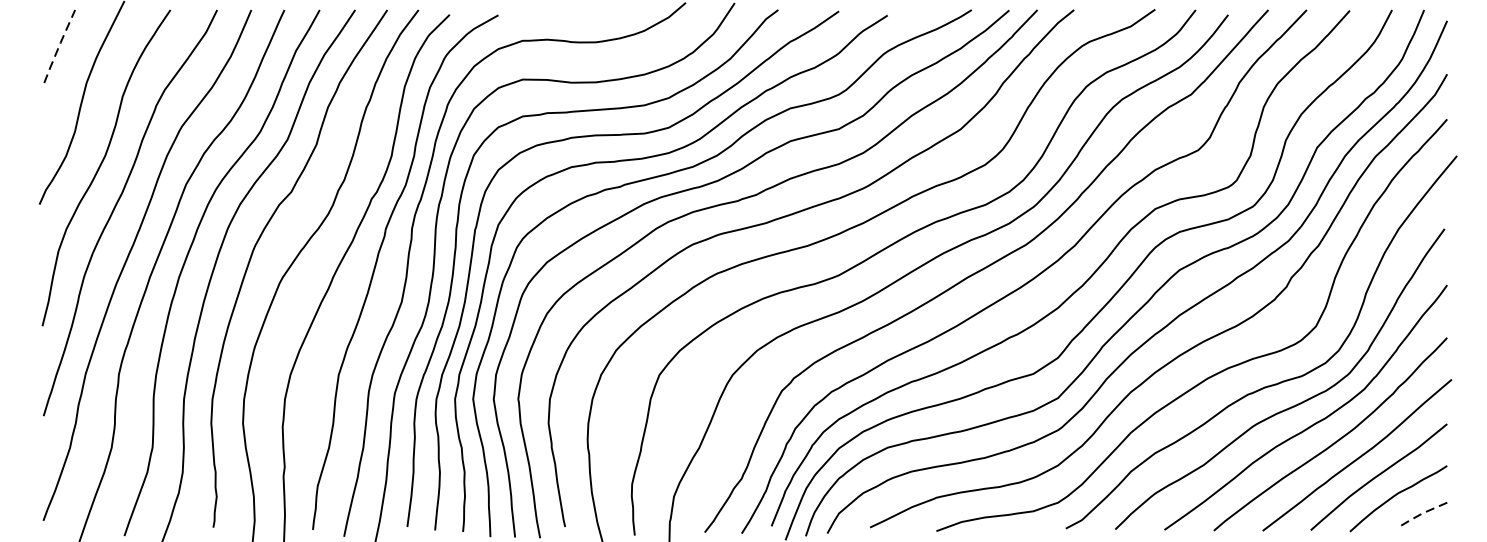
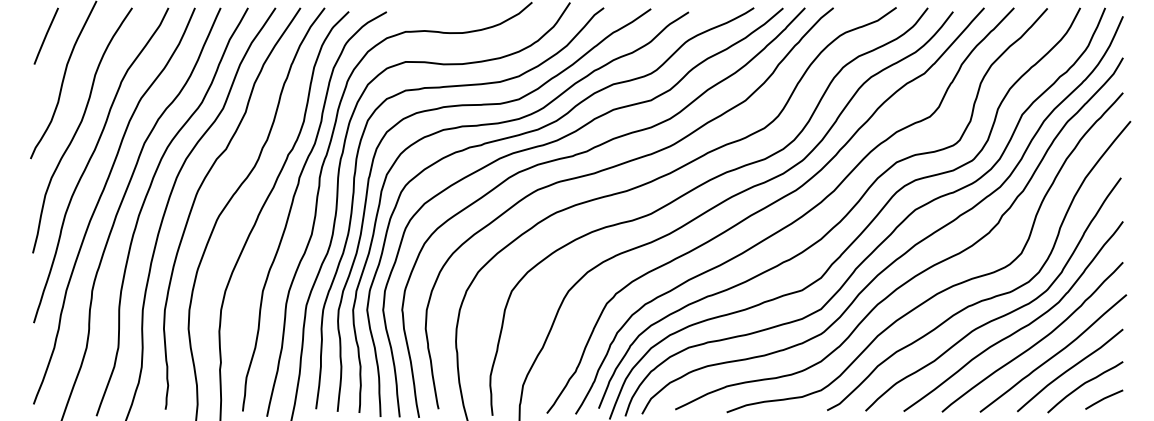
line: (58, 46) -> (45, 36), dashed -> solid
line: (1421, 513) -> (1103, 398), dashed -> solid

